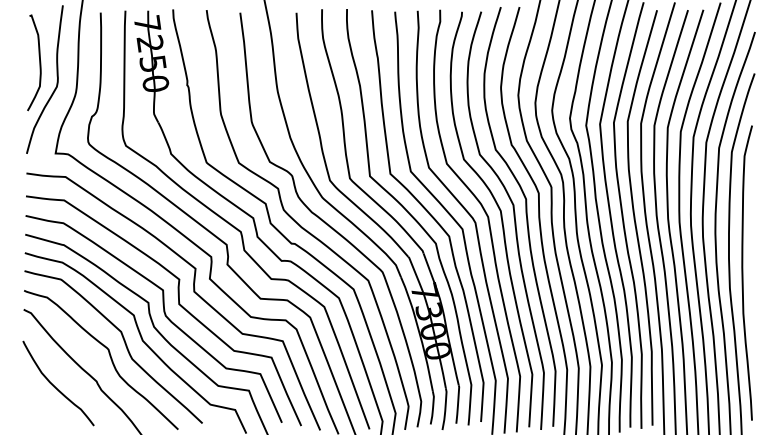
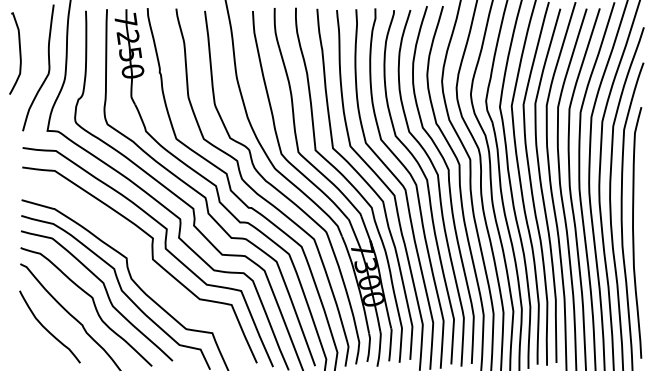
curve: (39, 62) -> (19, 53), moved
curve: (163, 313) -> (139, 267), removed

